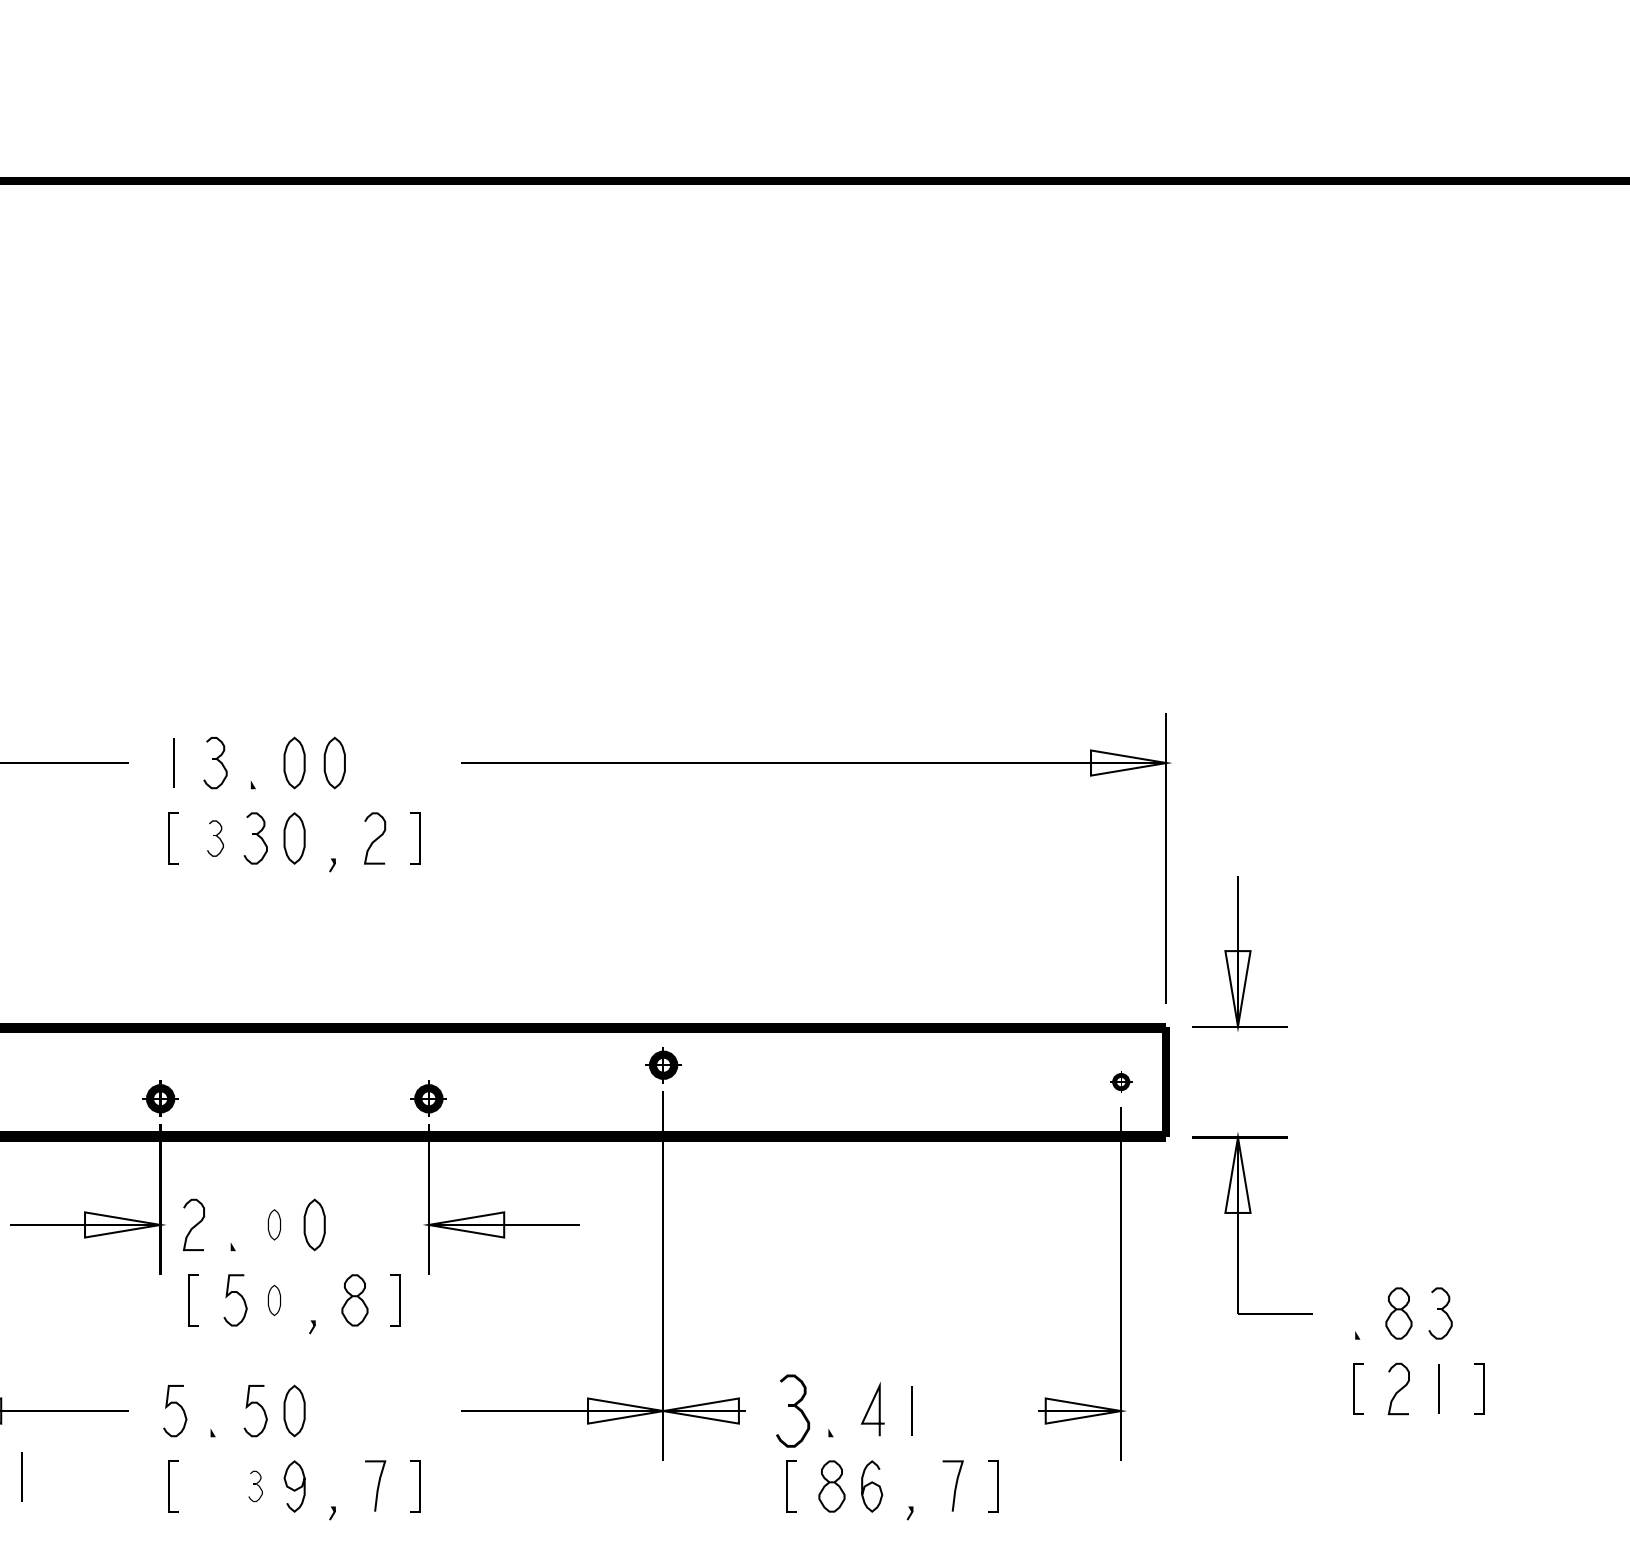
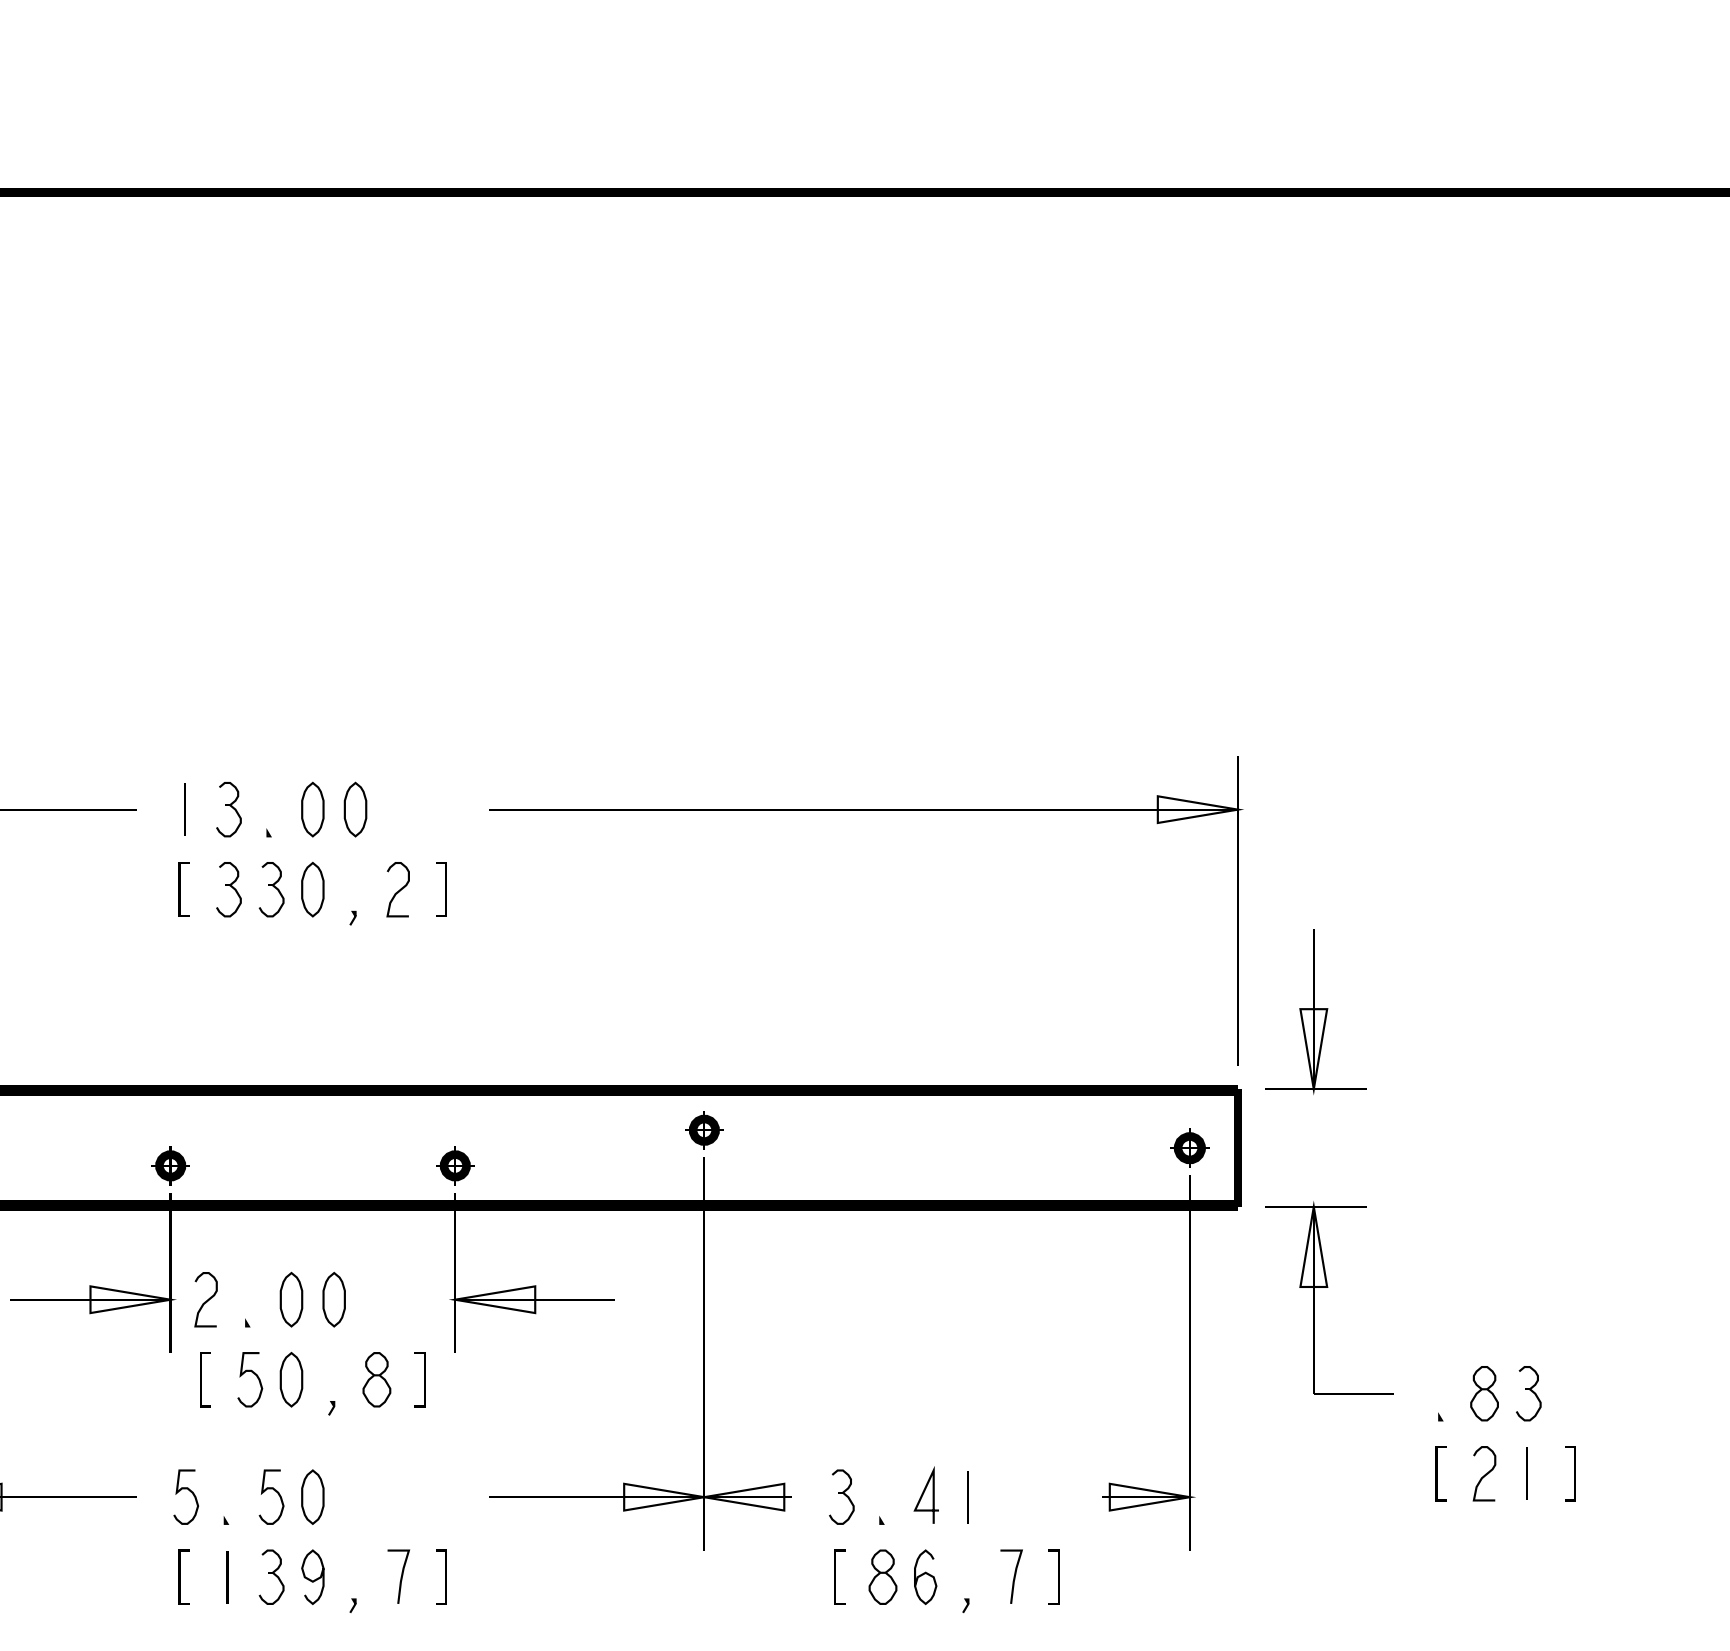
part: (215, 838) -> (228, 889), size x1.43
part: (1120, 1081) -> (1189, 1147), size x1.67
part: (274, 1224) -> (291, 1299), size x1.67
part: (274, 1300) -> (291, 1379), size x1.67
part: (792, 1410) -> (841, 1496), size x0.71
line: (21, 1477) -> (227, 1577), moved
part: (255, 1485) -> (271, 1576), size x1.67

